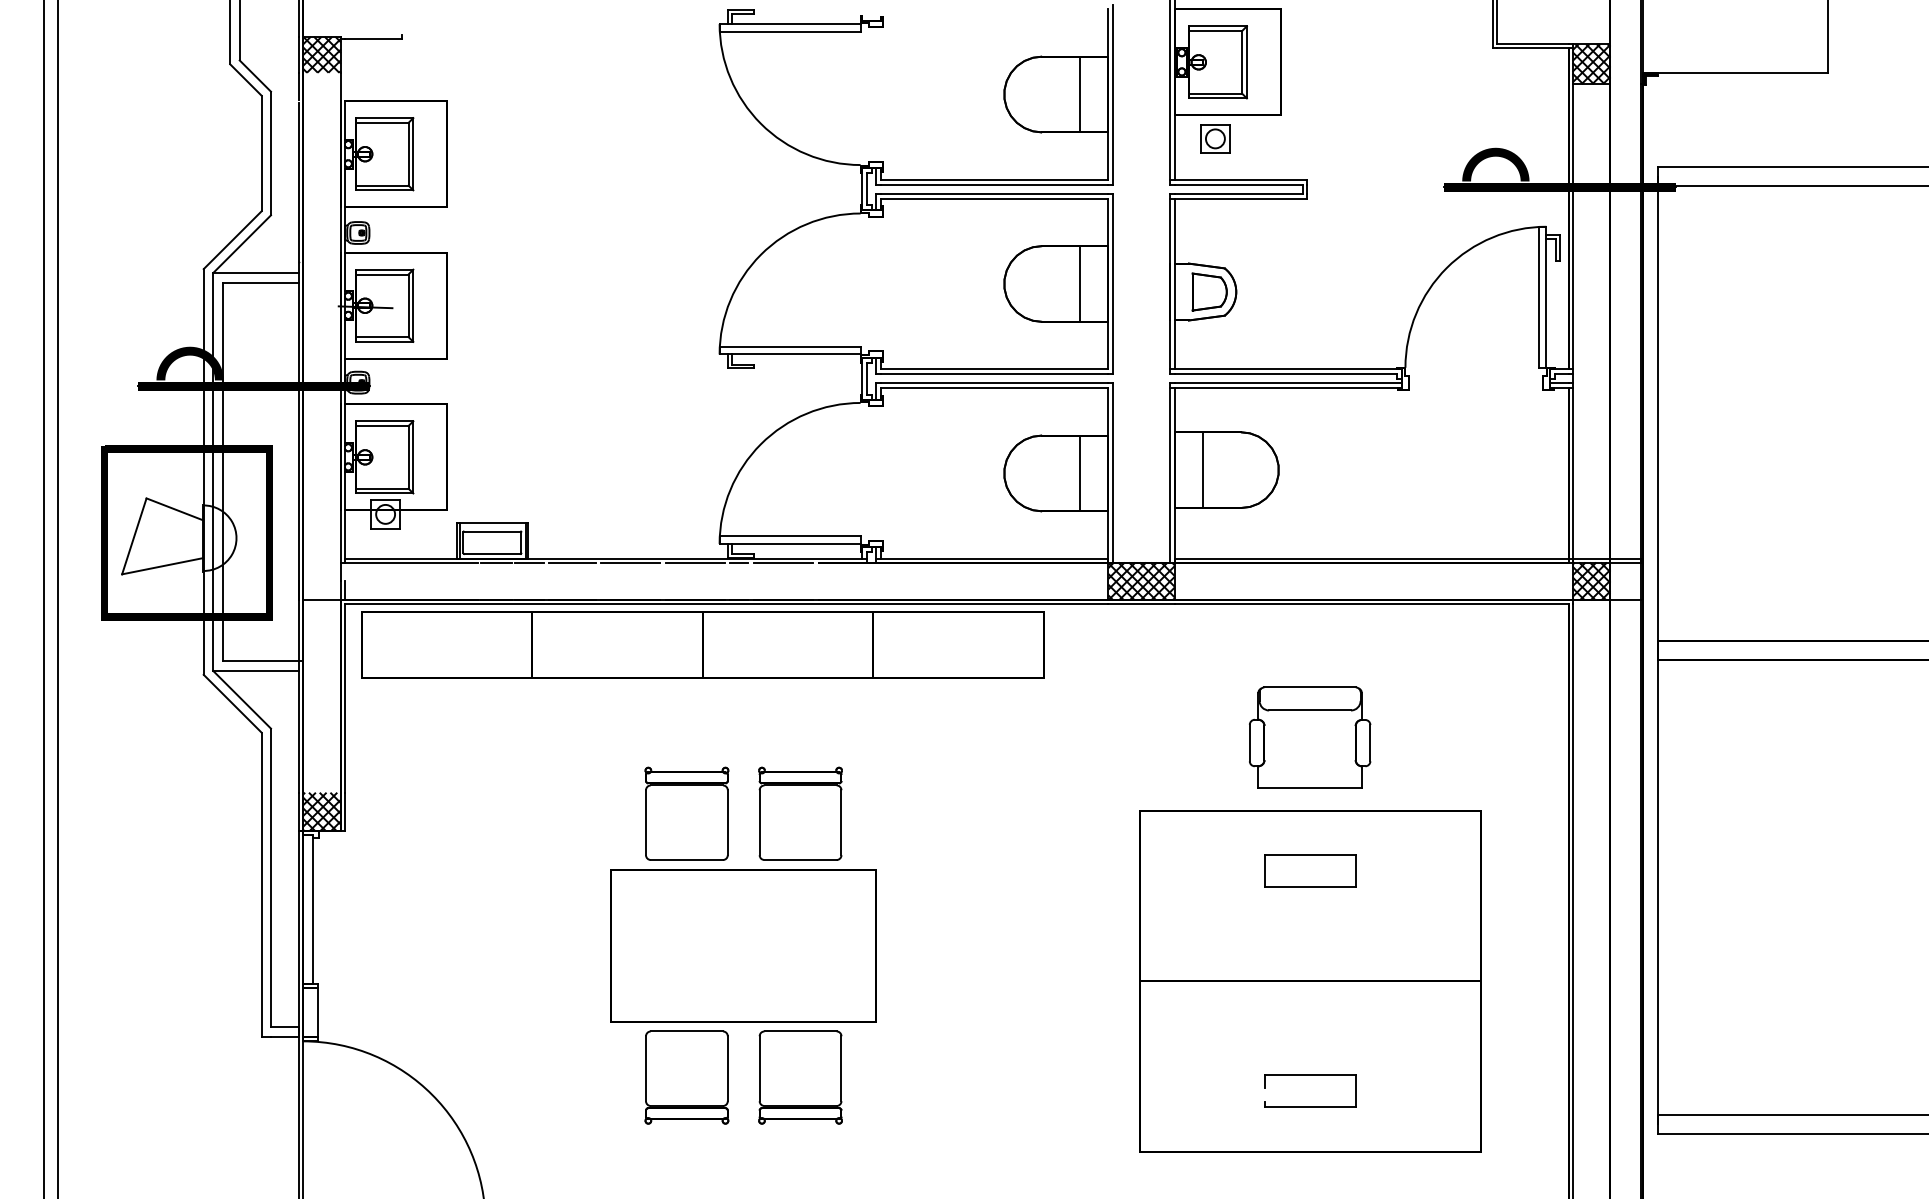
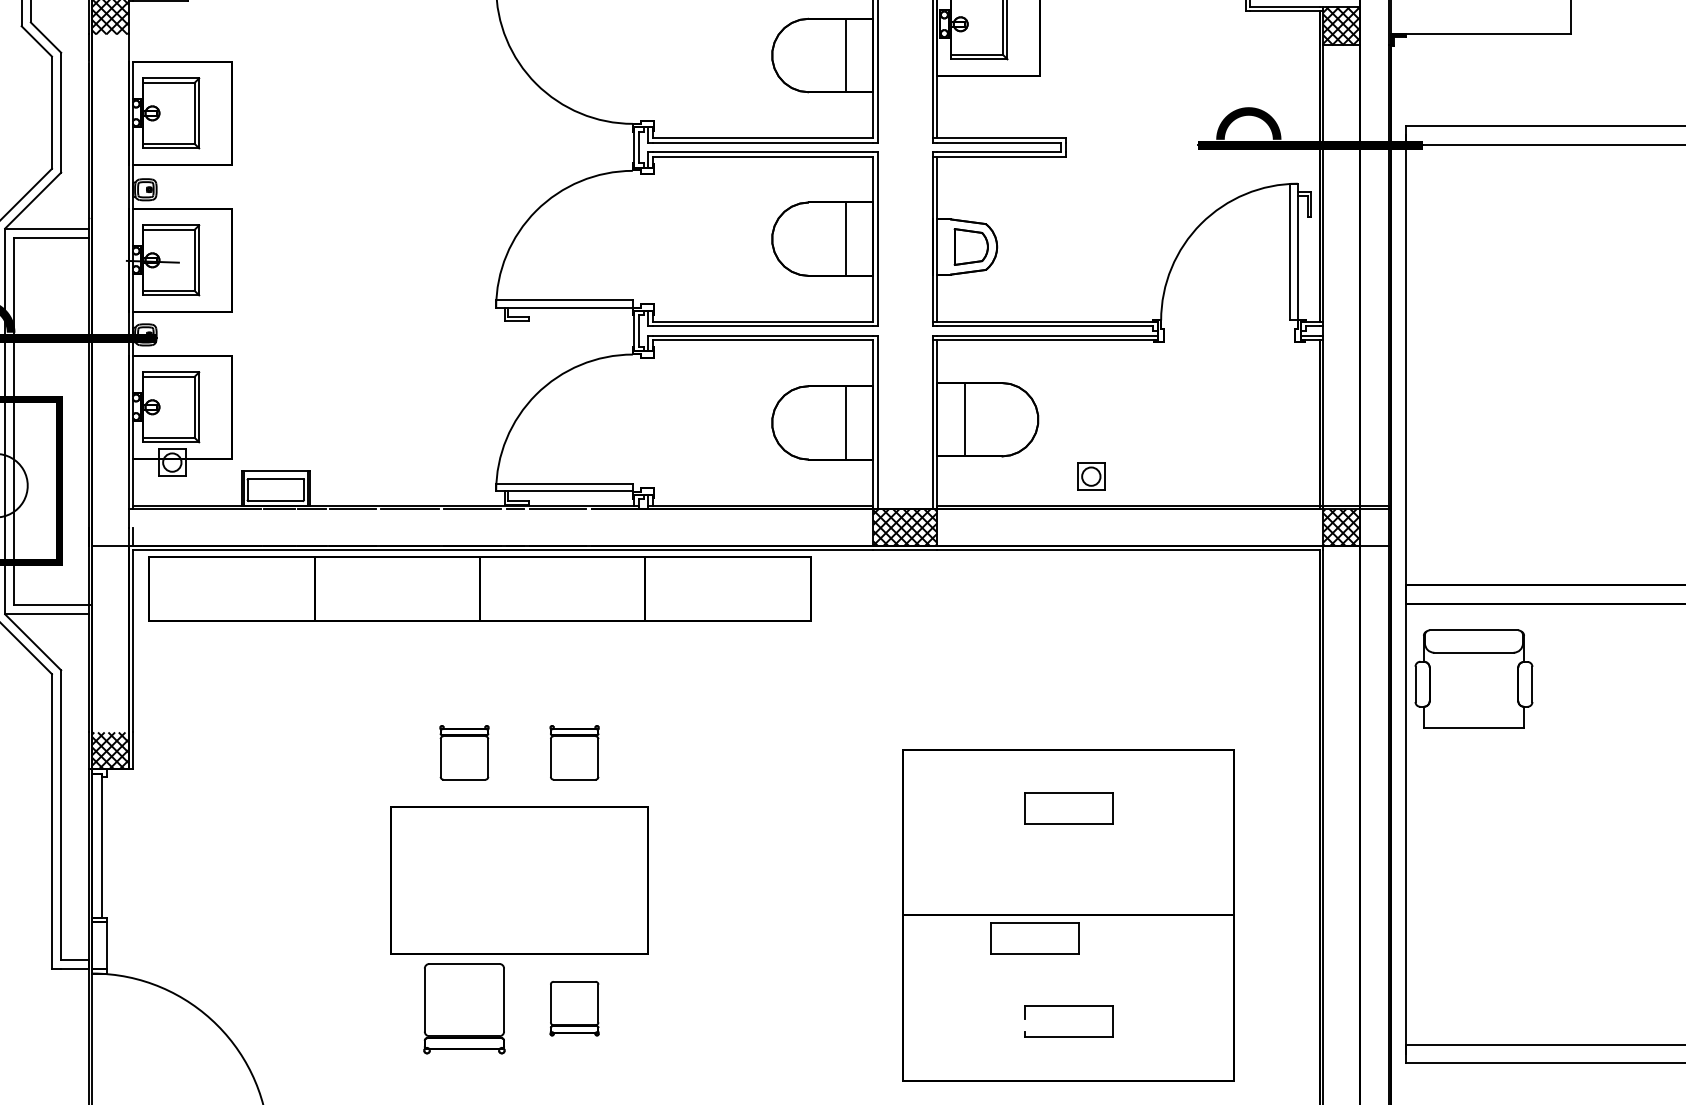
part: (1215, 138) -> (1091, 476), moved
part: (1310, 737) -> (1474, 678), moved
part: (686, 813) -> (464, 752), size x0.6
part: (800, 813) -> (574, 752), size x0.6
part: (1275, 1004) -> (1035, 937), added
part: (800, 1077) -> (574, 1008), size x0.6

